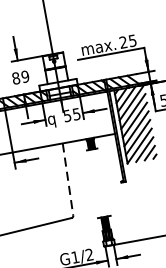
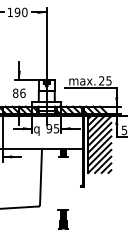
text: (24, 75) -> (22, 92), 89 -> 86
text: (67, 115) -> (49, 128), 55 -> 95
line: (68, 180) -> (41, 177), dashed -> solid

